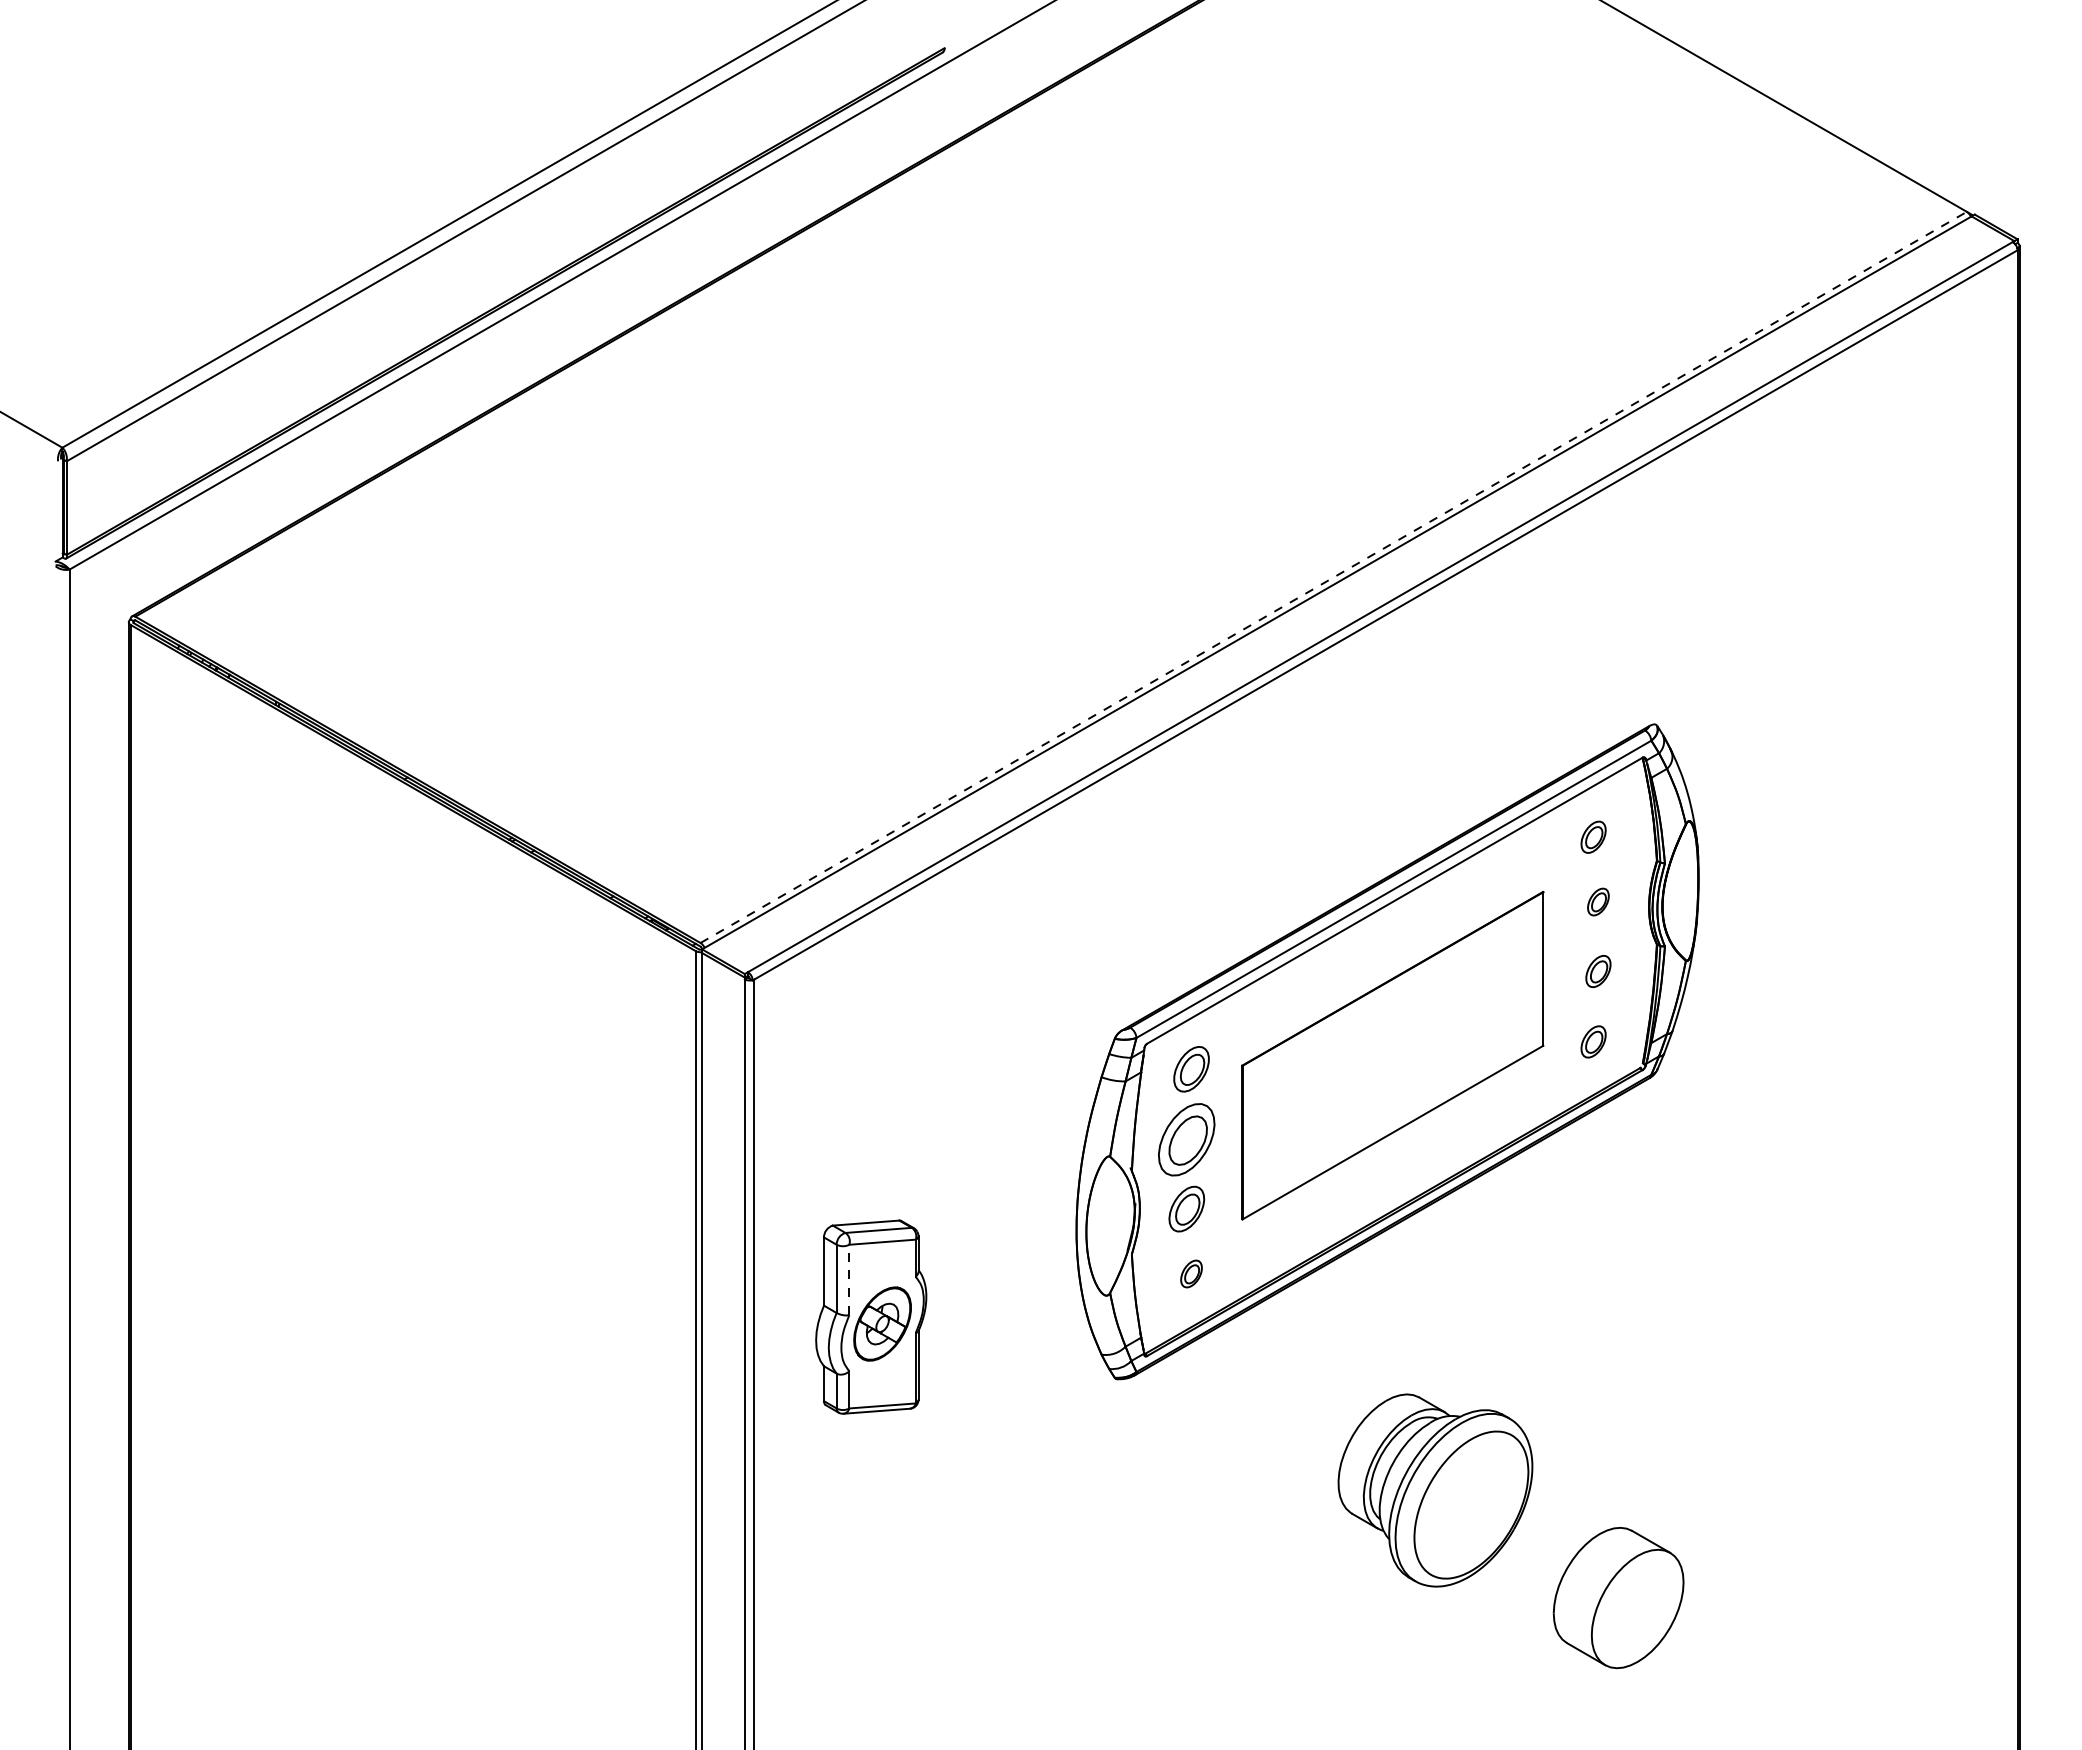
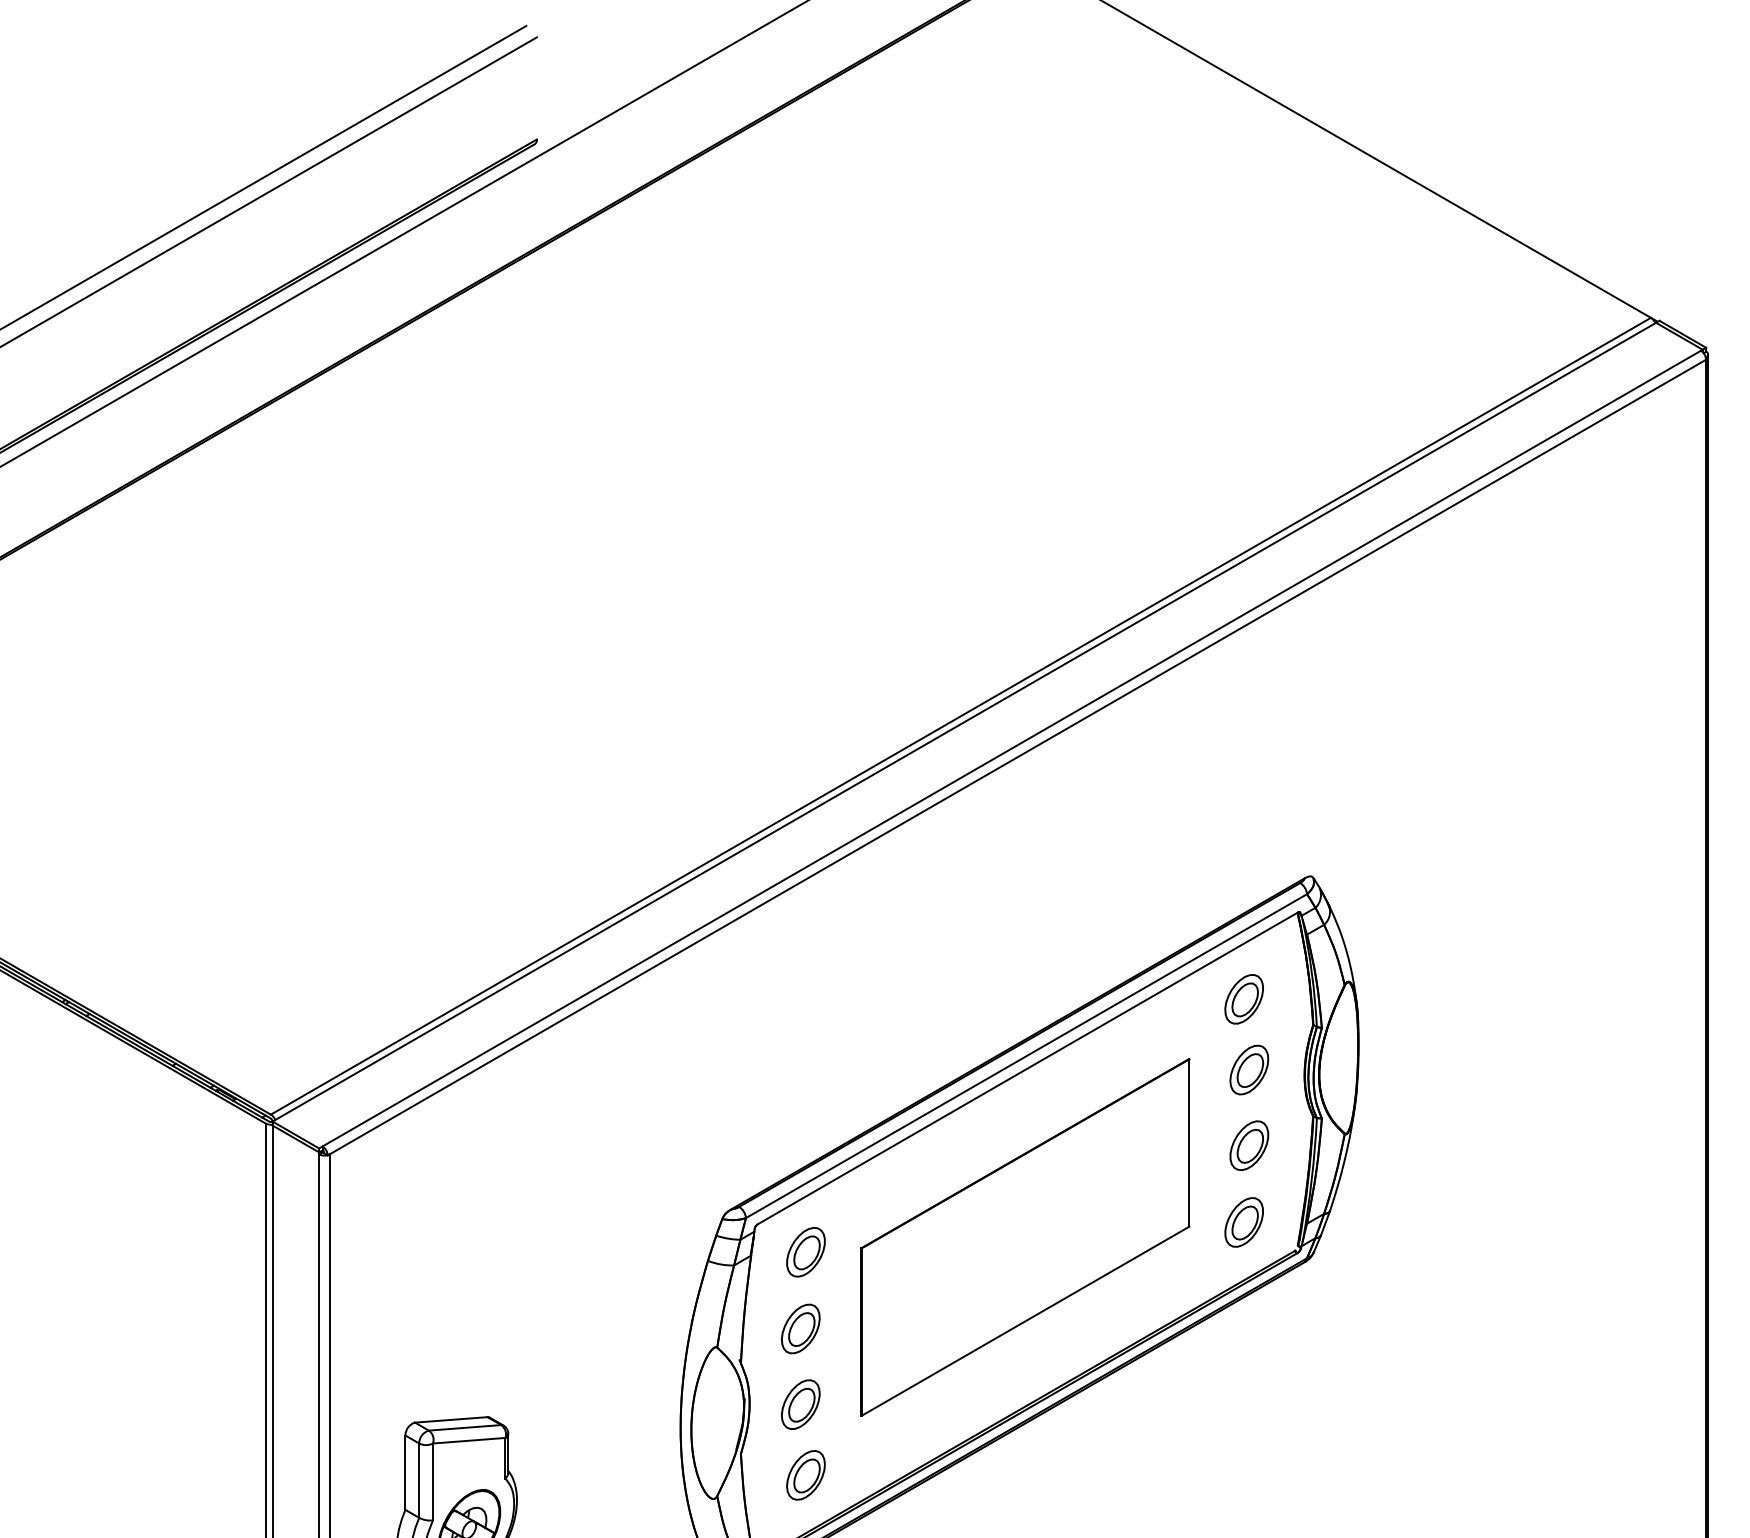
line: (1334, 577) -> (961, 716), dashed -> solid
part: (1593, 837) -> (1244, 999), size x1.43
part: (1598, 901) -> (1249, 1069), size x1.67
part: (1598, 971) -> (1249, 1145), size x1.43
part: (1593, 1041) -> (1244, 1221), size x1.43
part: (1186, 1139) -> (800, 1328), size x0.62
part: (1191, 1273) -> (805, 1474), size x1.67
line: (849, 1279) -> (433, 1481), dashed -> solid

